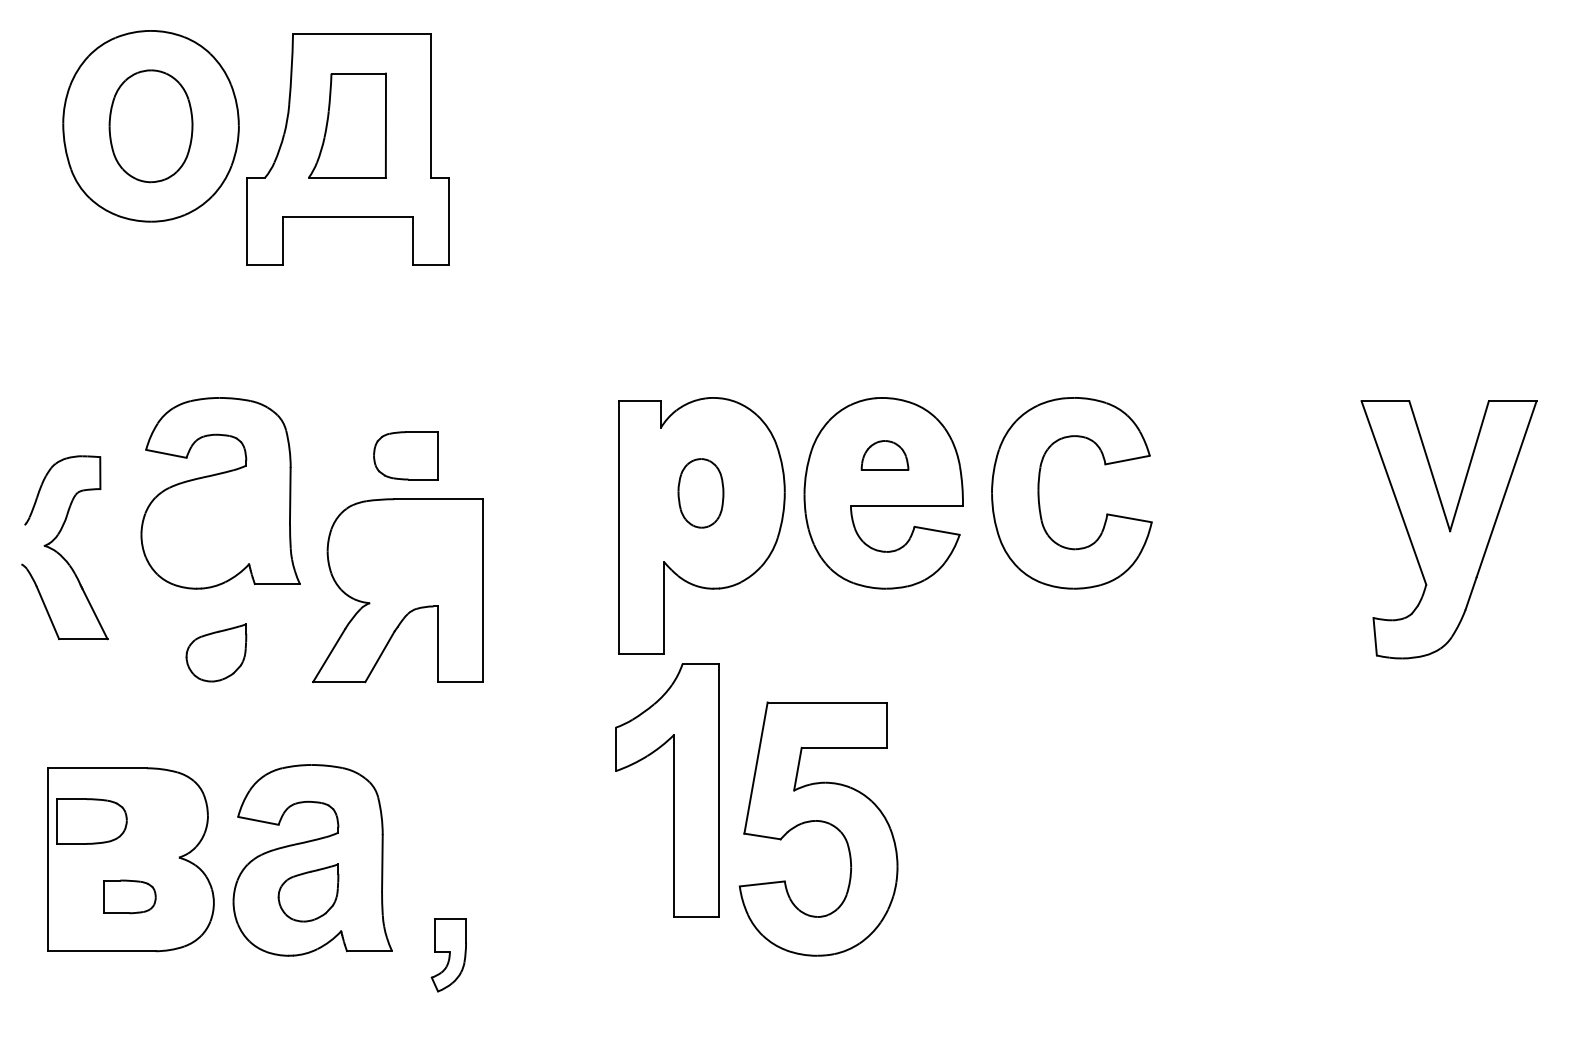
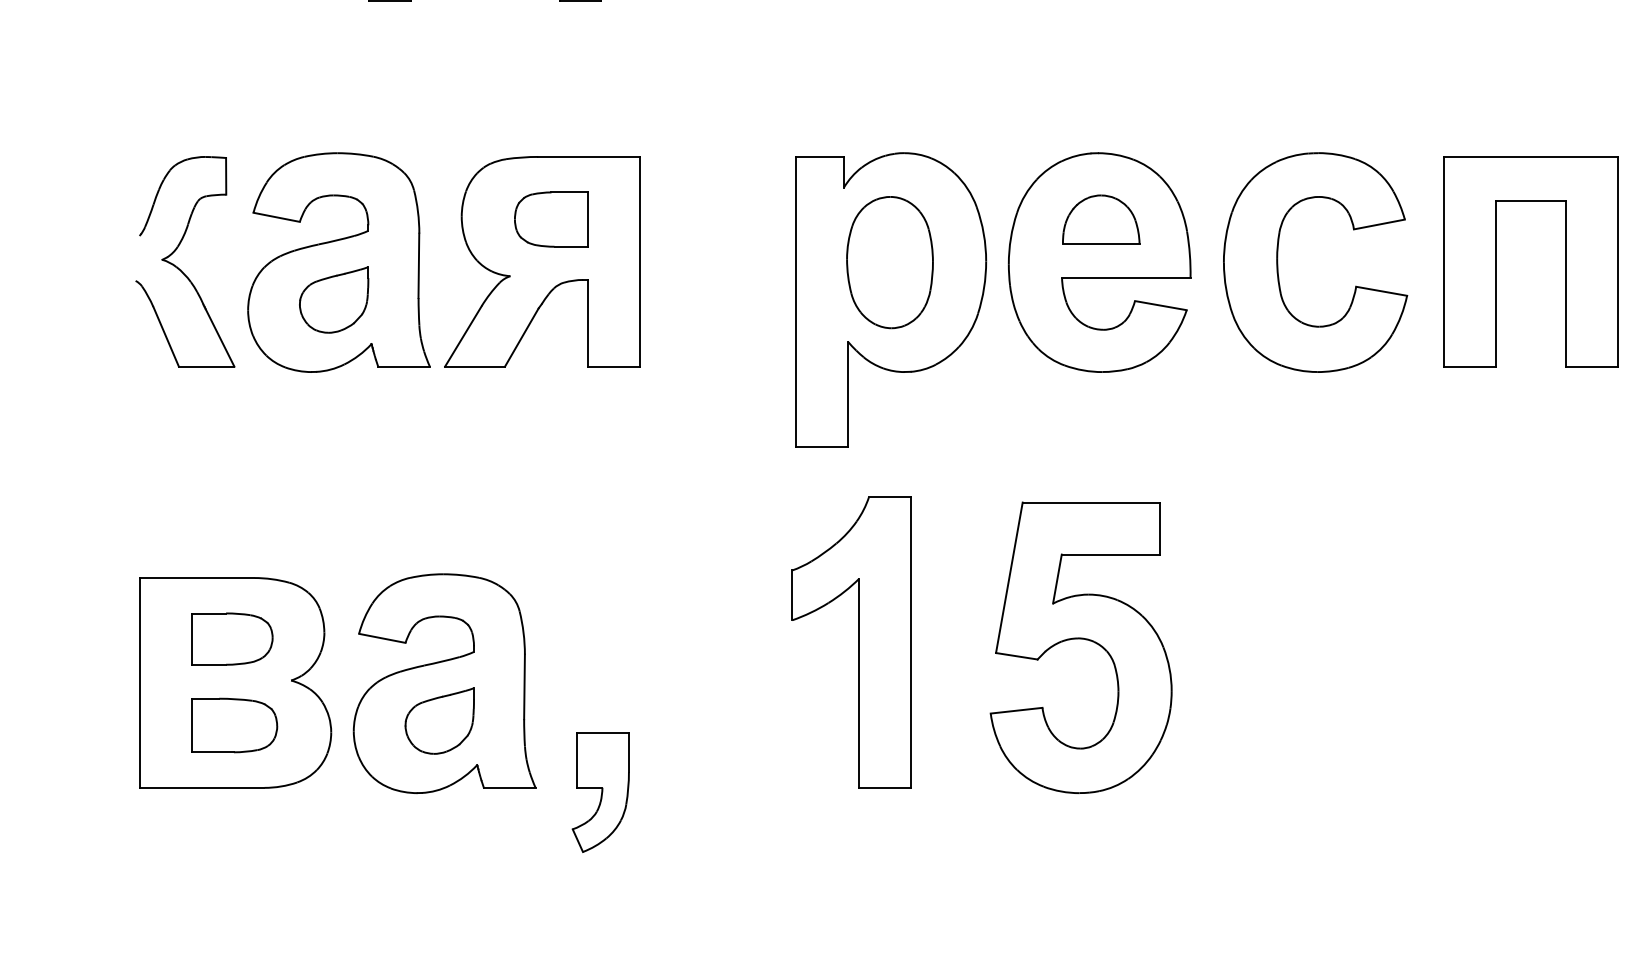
part: (884, 455) -> (1100, 219), size x1.43
part: (1229, 492) -> (1496, 261), added
part: (700, 493) -> (889, 262), size x1.67
part: (60, 553) -> (180, 268), moved
part: (397, 590) -> (541, 261), moved
part: (216, 652) -> (334, 299), moved
part: (667, 790) -> (851, 642), moved
part: (91, 821) -> (232, 639), moved
part: (820, 822) -> (1083, 640), moved
part: (129, 896) -> (234, 725), size x1.43
part: (448, 954) -> (600, 791), size x1.43

